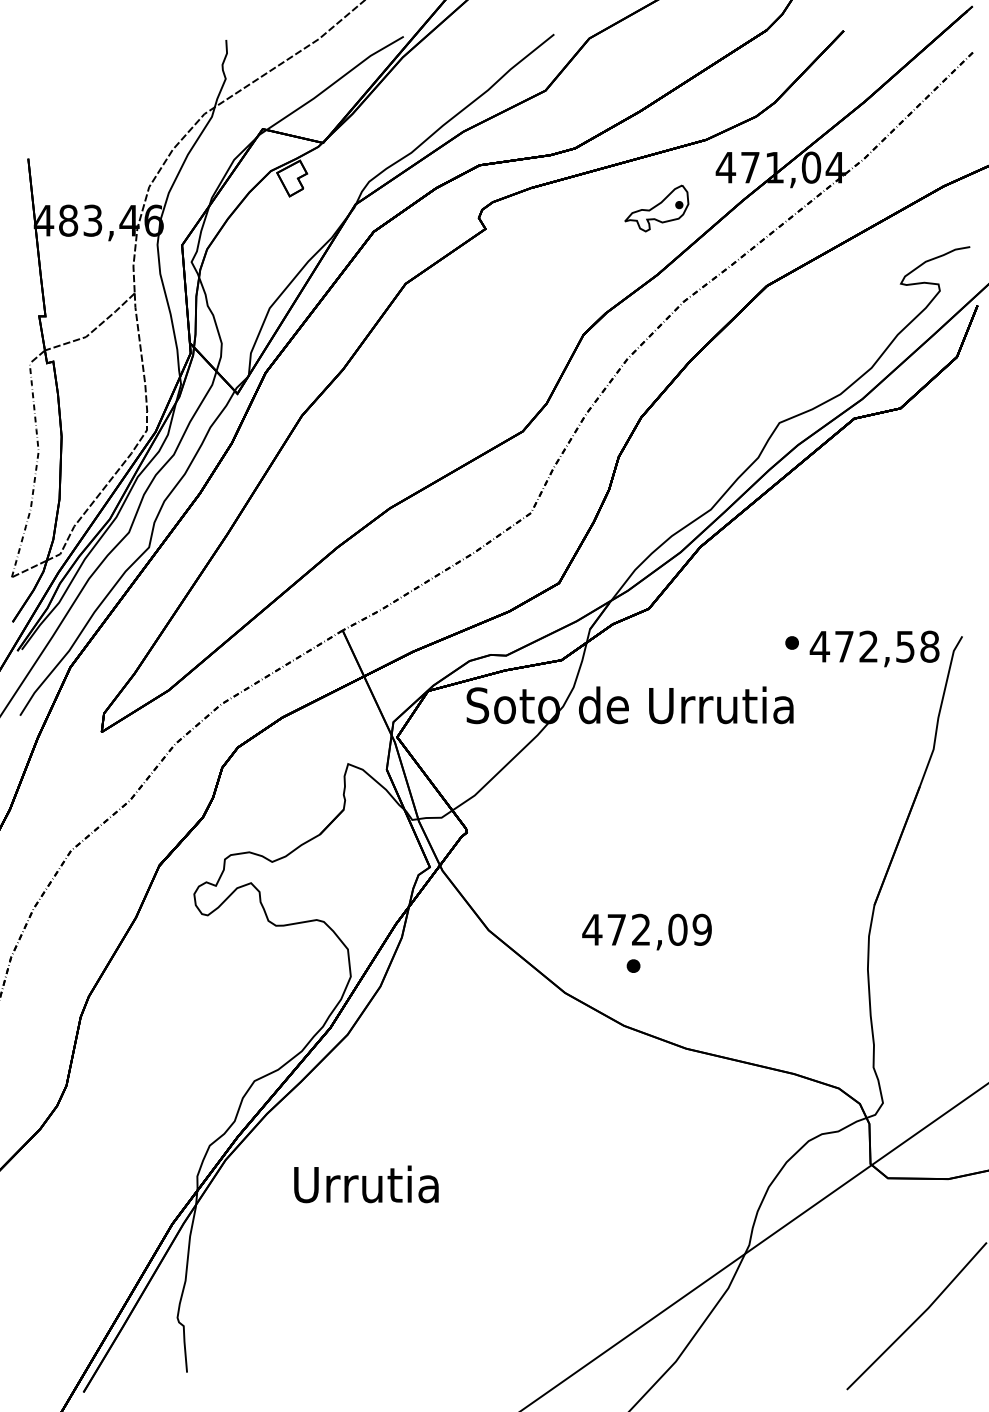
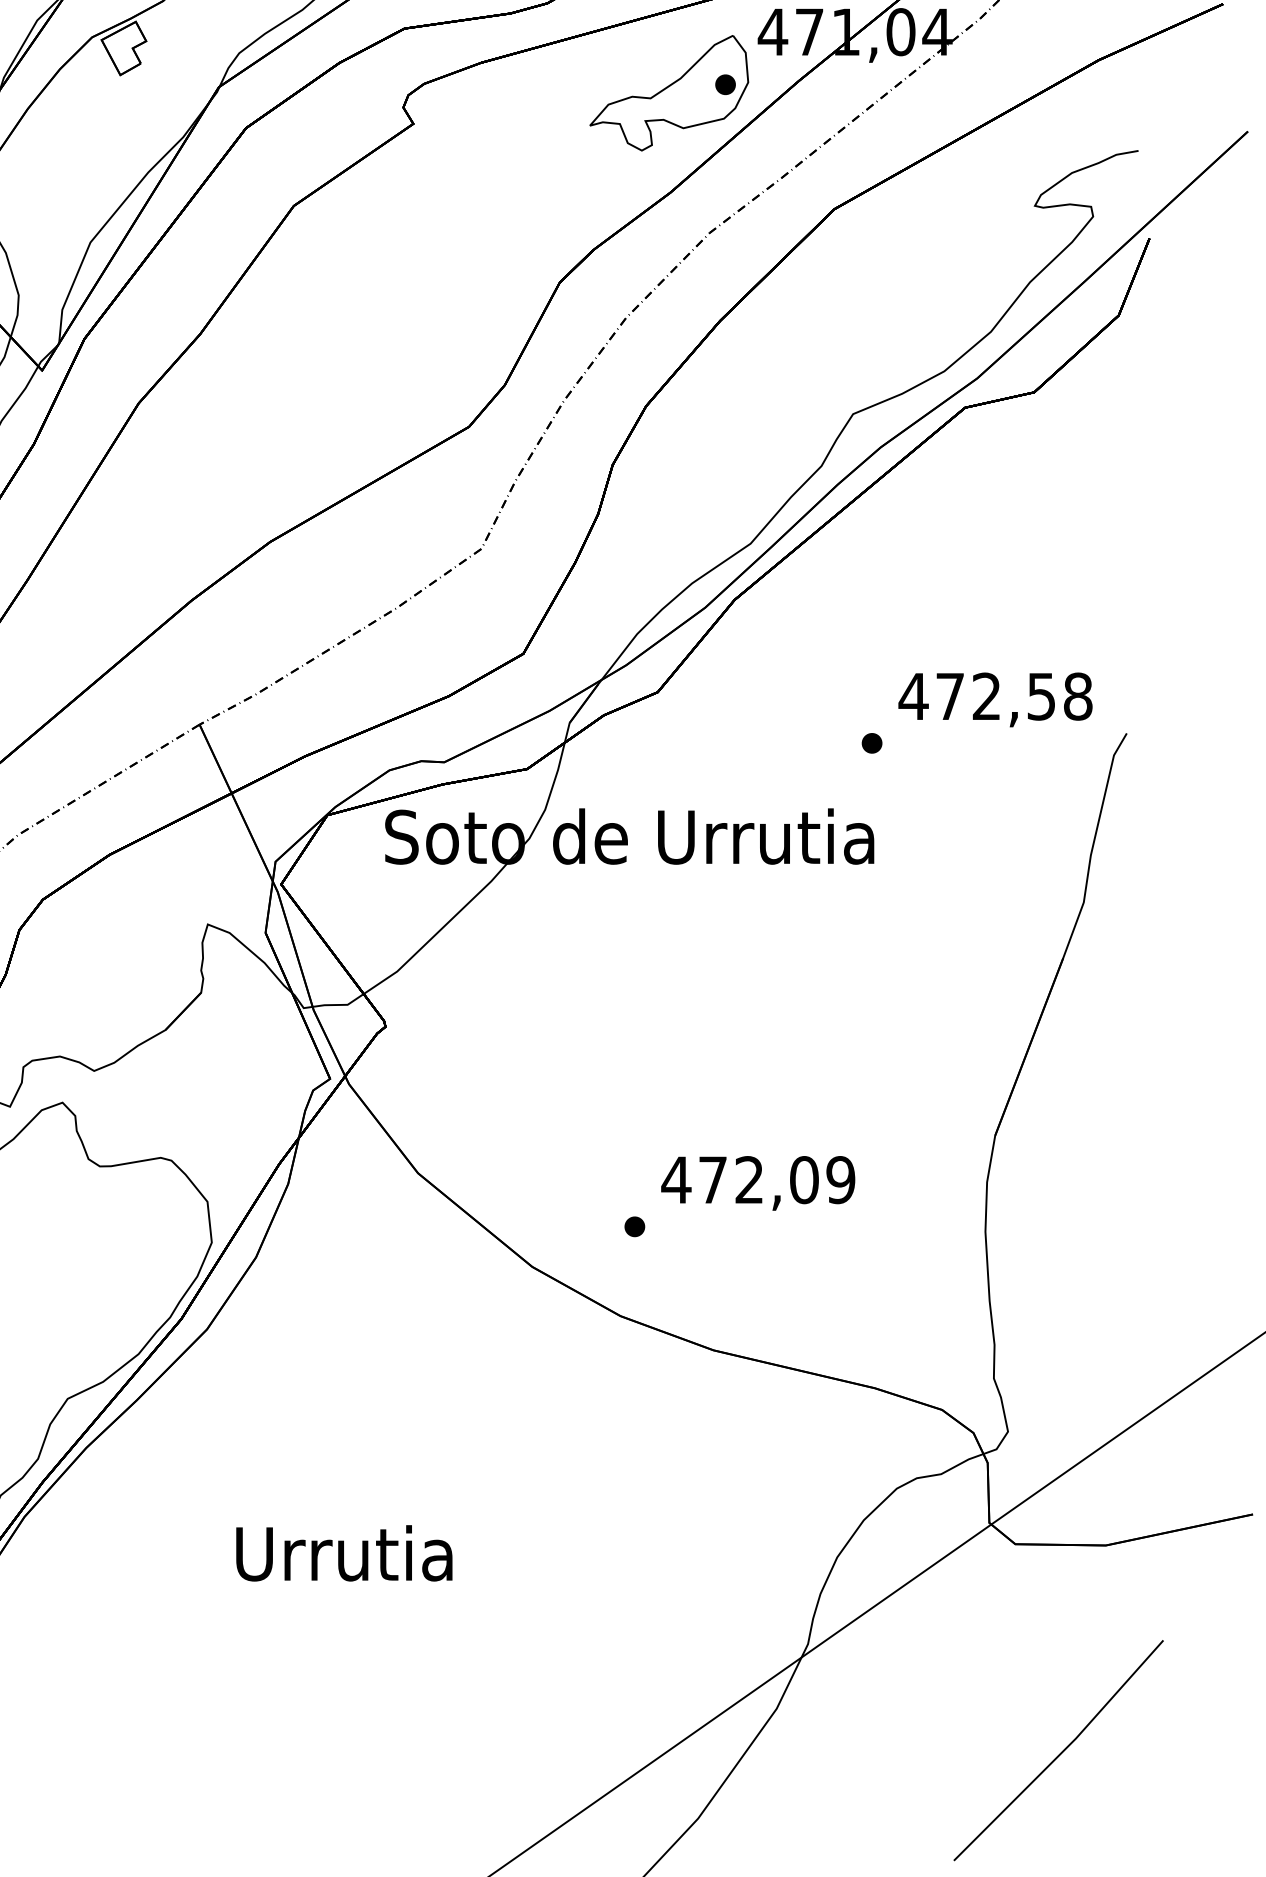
part: (656, 208) -> (669, 93), size x1.67
text: (874, 648) -> (995, 699), moved
text: (646, 931) -> (757, 1182), moved
text: (366, 1184) -> (344, 1553), moved

